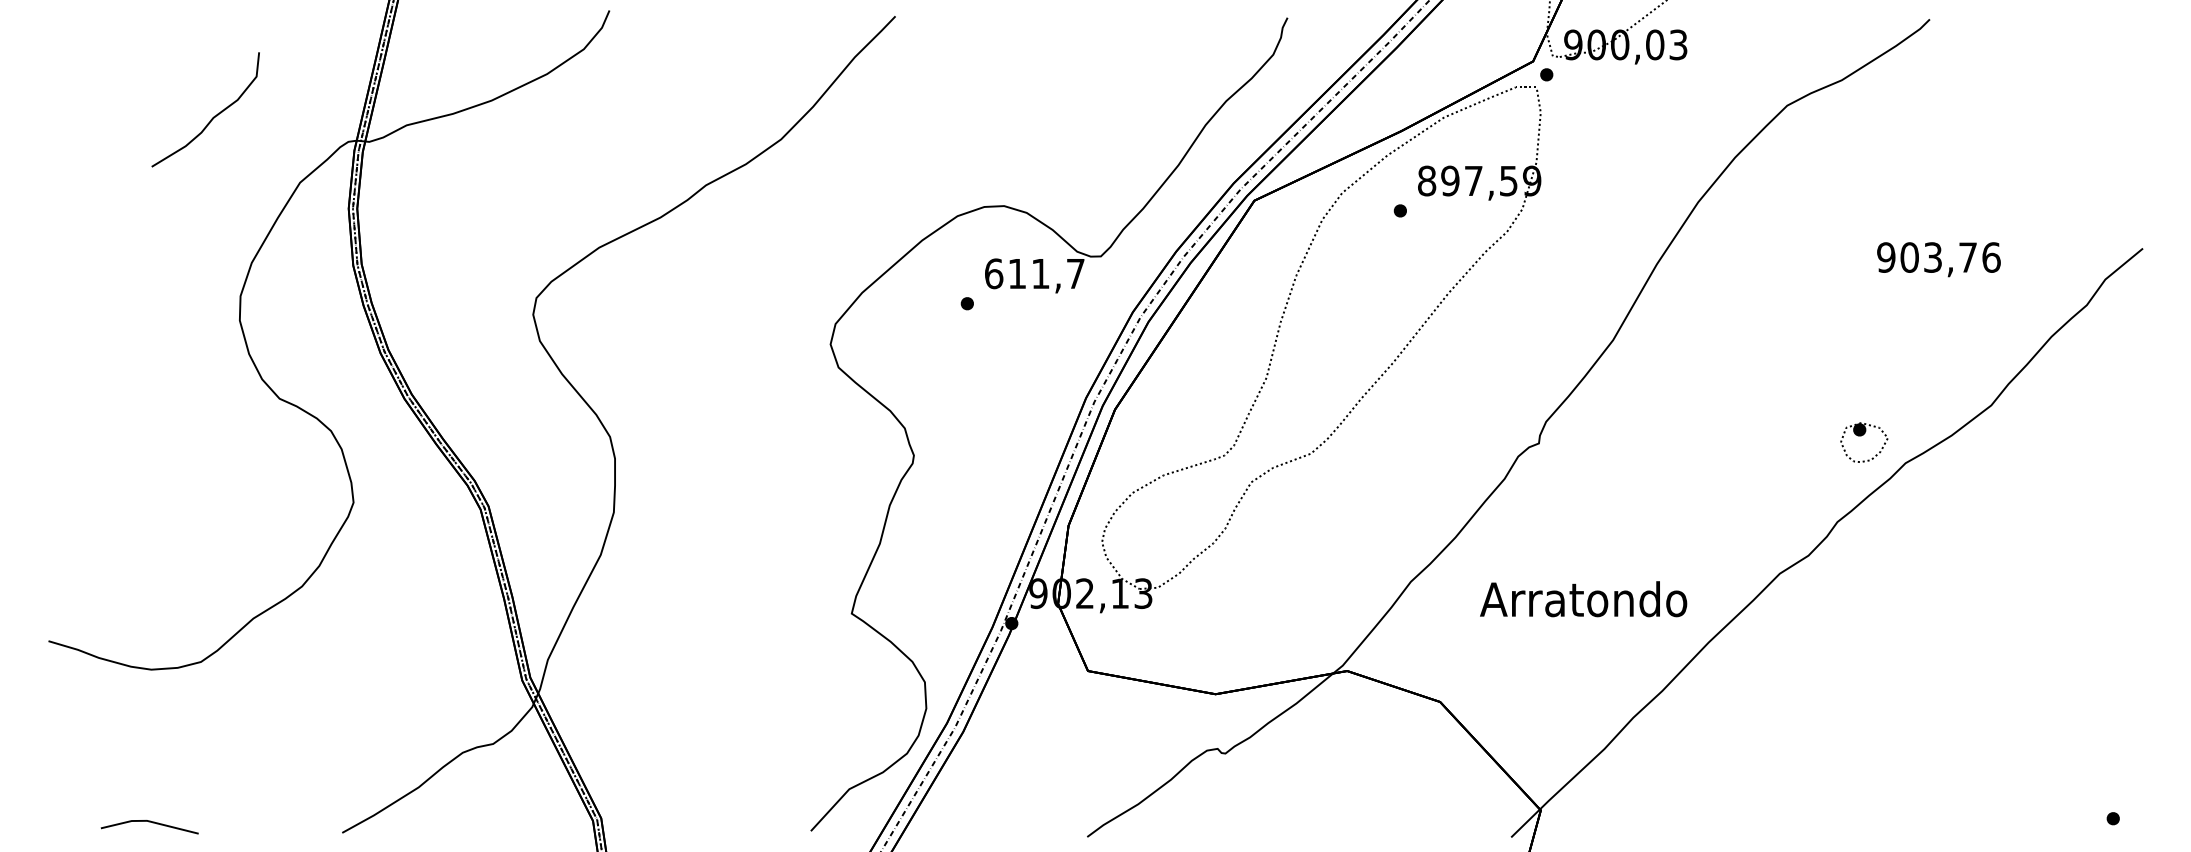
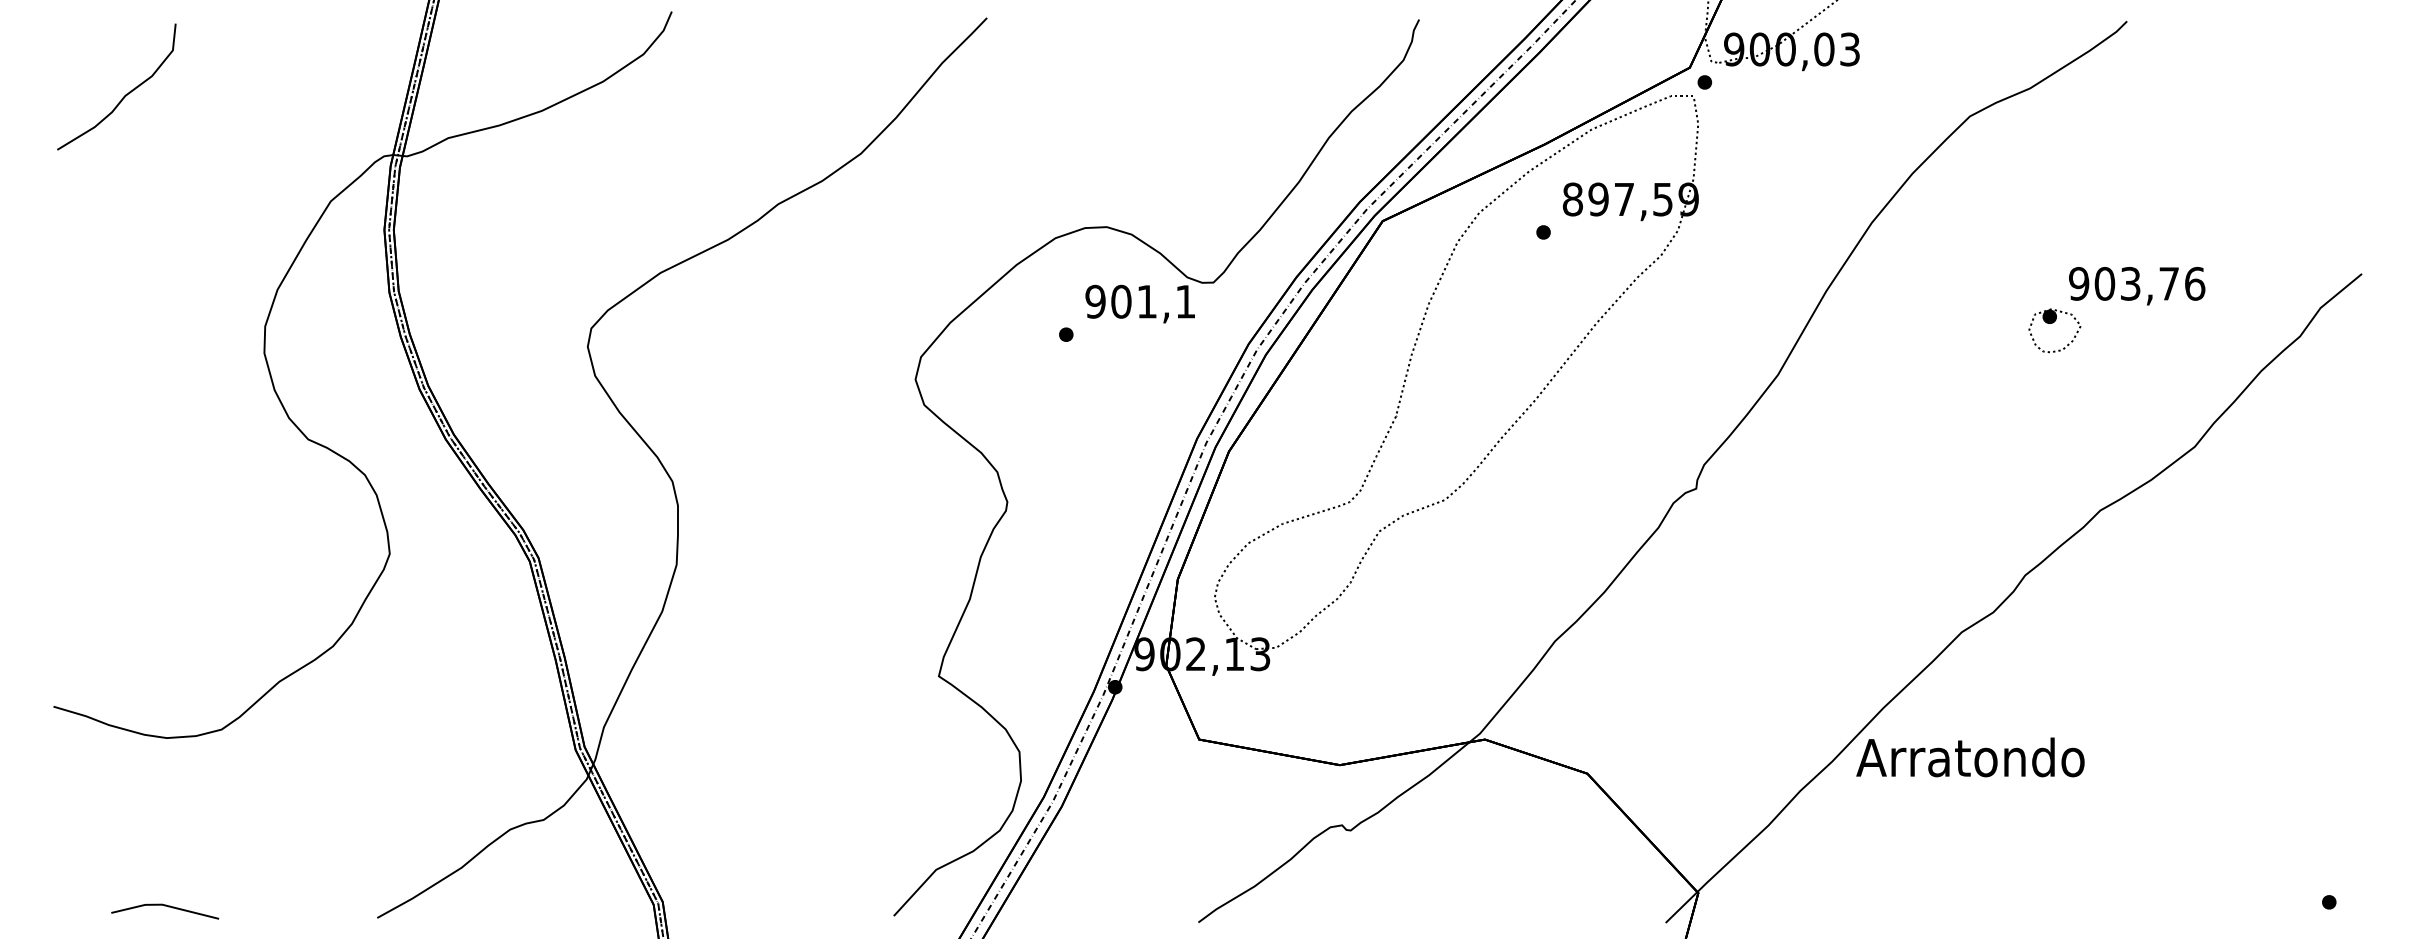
curve: (213, 116) -> (125, 94), moved
text: (1034, 273) -> (1140, 301), 611,7 -> 901,1
part: (1863, 435) -> (2053, 323), moved
text: (1583, 599) -> (1970, 757), moved

